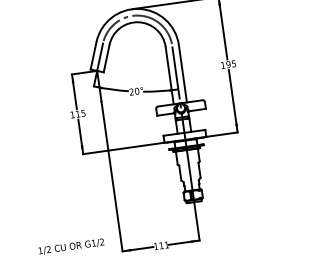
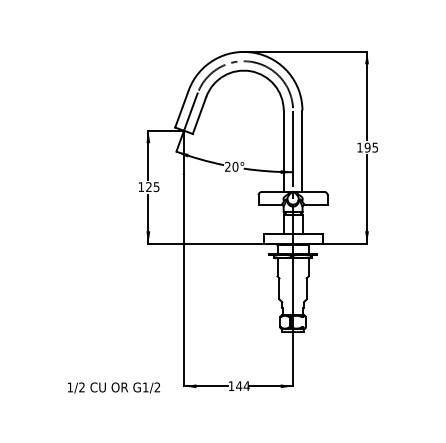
text: (77, 113) -> (148, 186), 115 -> 125
text: (163, 244) -> (242, 385), 111 -> 144
text: (71, 246) -> (113, 387), moved

